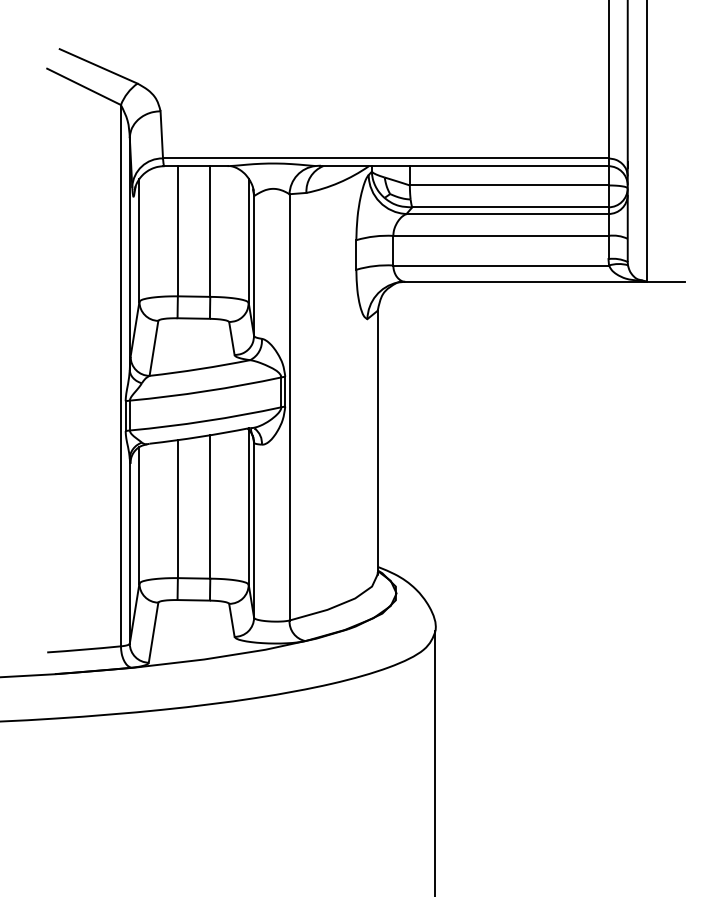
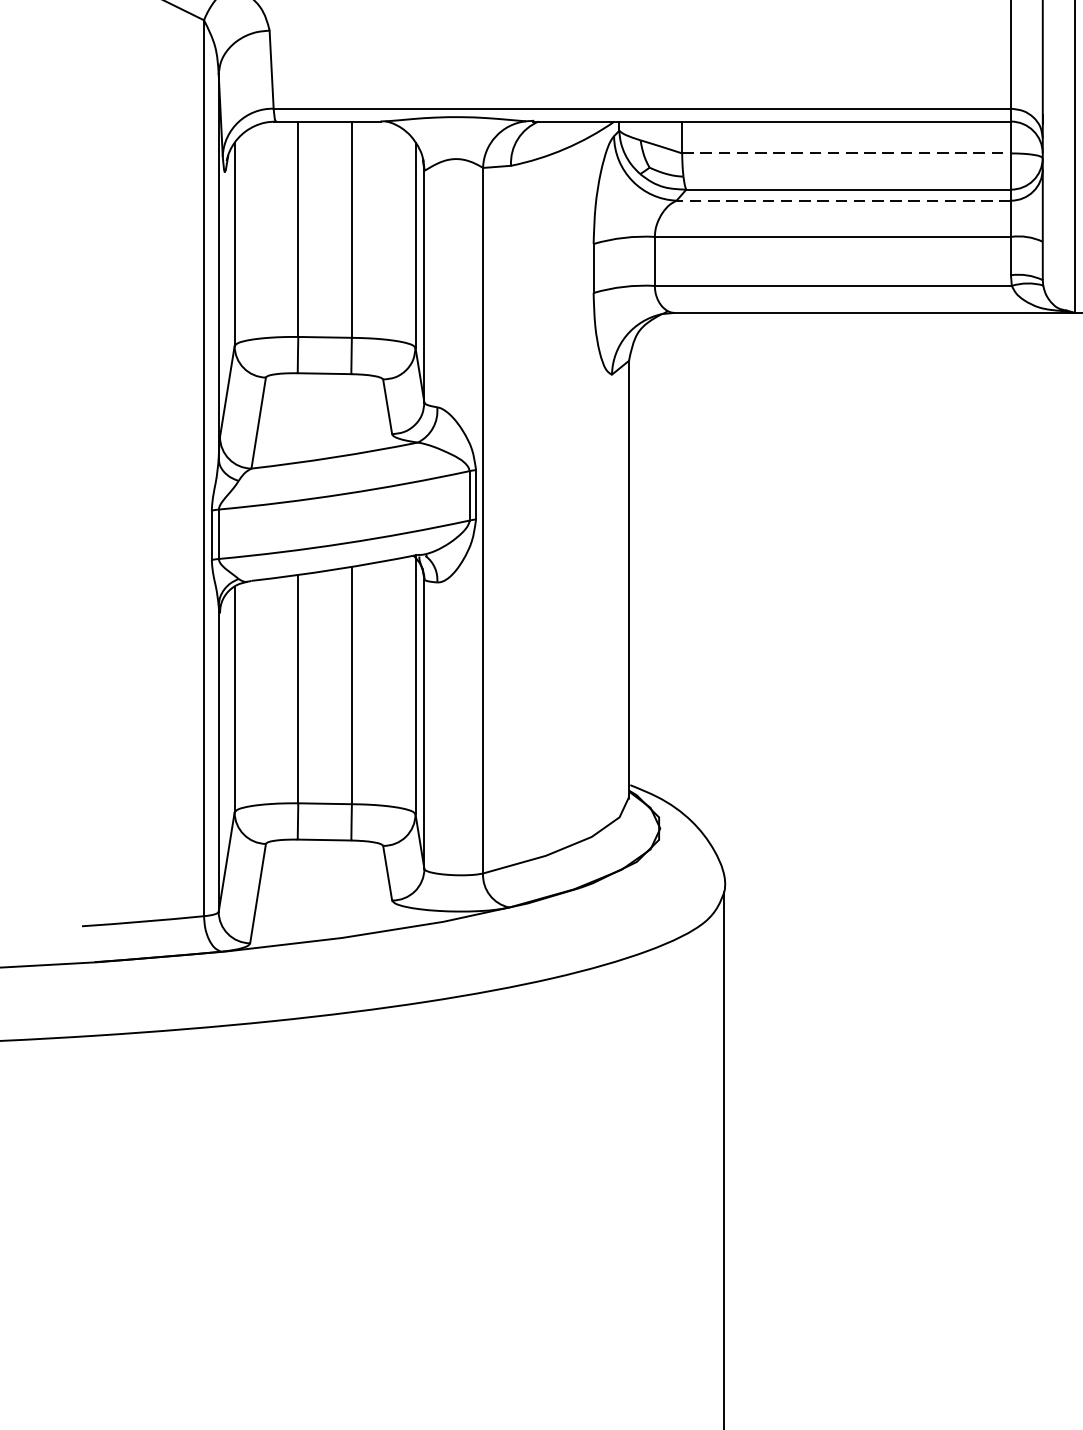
line: (509, 185) -> (847, 153), solid -> dashed
line: (507, 214) -> (843, 201), solid -> dashed

